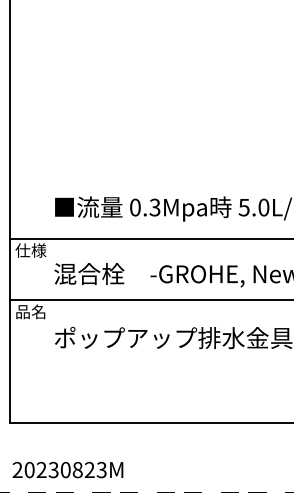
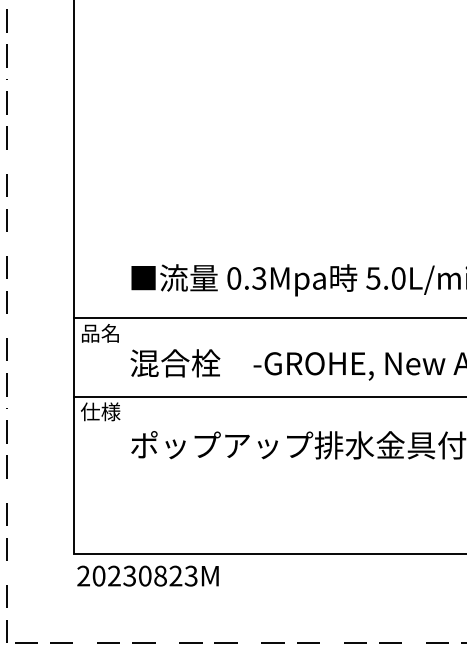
text: (30, 250) -> (100, 333), 仕様 -> 品名
text: (30, 311) -> (100, 411), 品名 -> 仕様
text: (67, 469) -> (147, 575), moved

